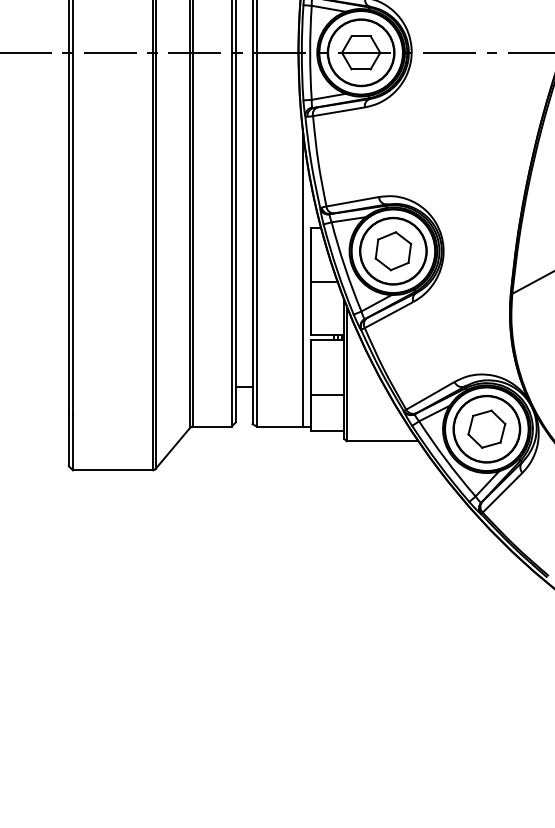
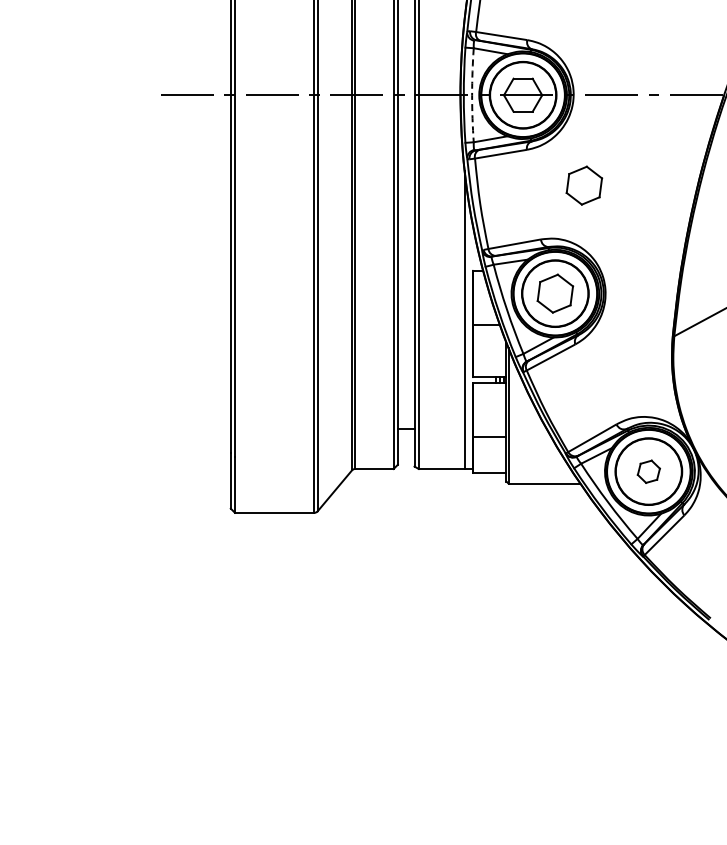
arc: (310, 53) -> (472, 95), solid -> dashed
part: (422, 143) -> (584, 185), added
part: (486, 429) -> (648, 471), size x0.6

